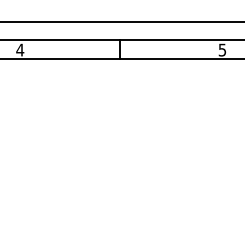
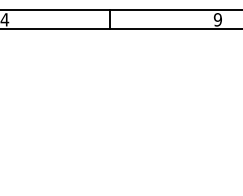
text: (222, 49) -> (217, 19), 5 -> 9

